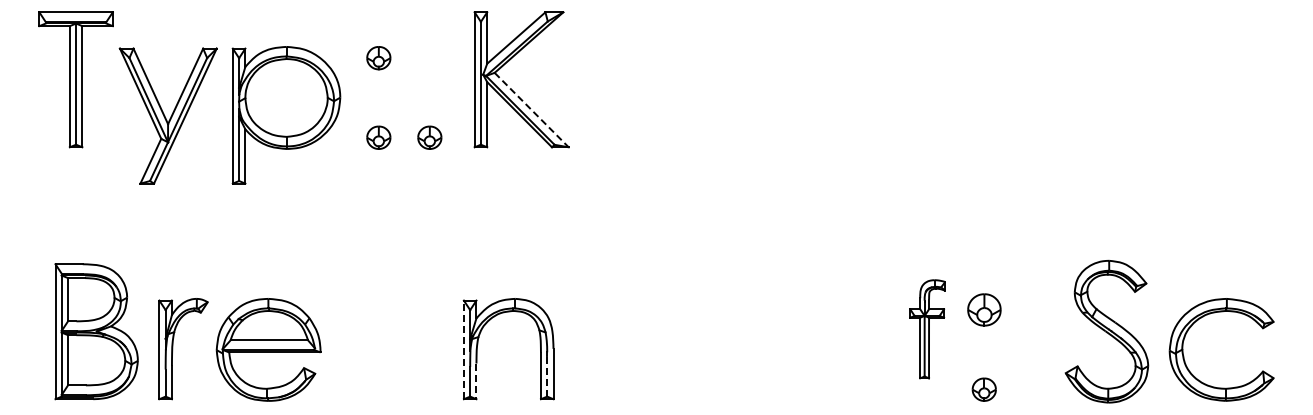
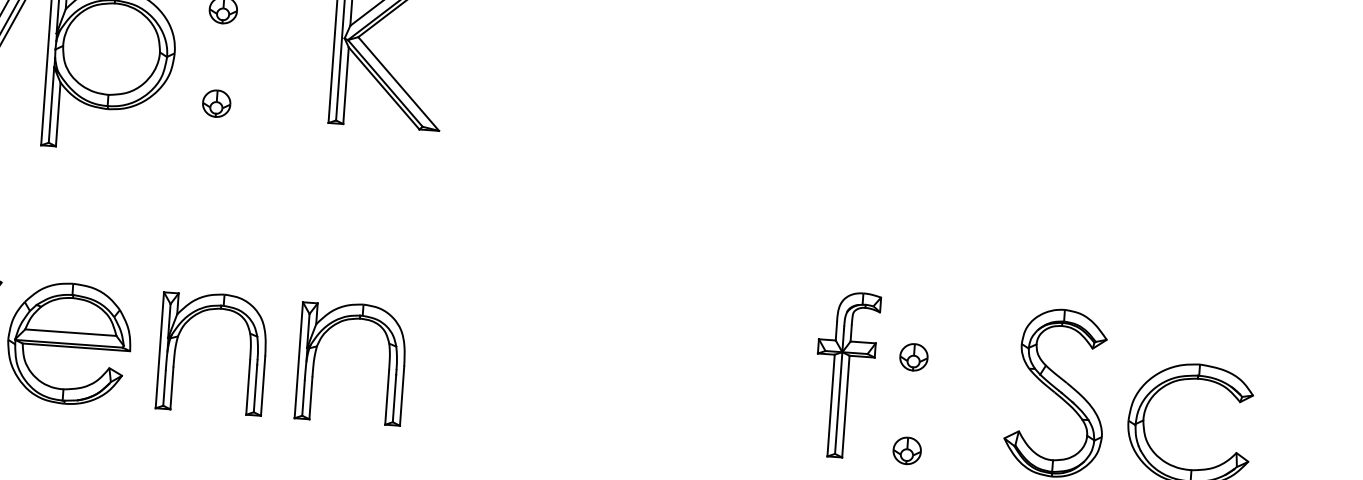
line: (532, 110) -> (399, 84), dashed -> solid
part: (429, 137) -> (276, 107), removed
part: (983, 310) -> (912, 357), size x0.71
part: (927, 329) -> (845, 375), size x1.43
part: (360, 342) -> (177, 342), added
line: (463, 349) -> (298, 359), dashed -> solid
line: (547, 375) -> (394, 397), dashed -> solid
line: (476, 381) -> (310, 398), dashed -> solid

